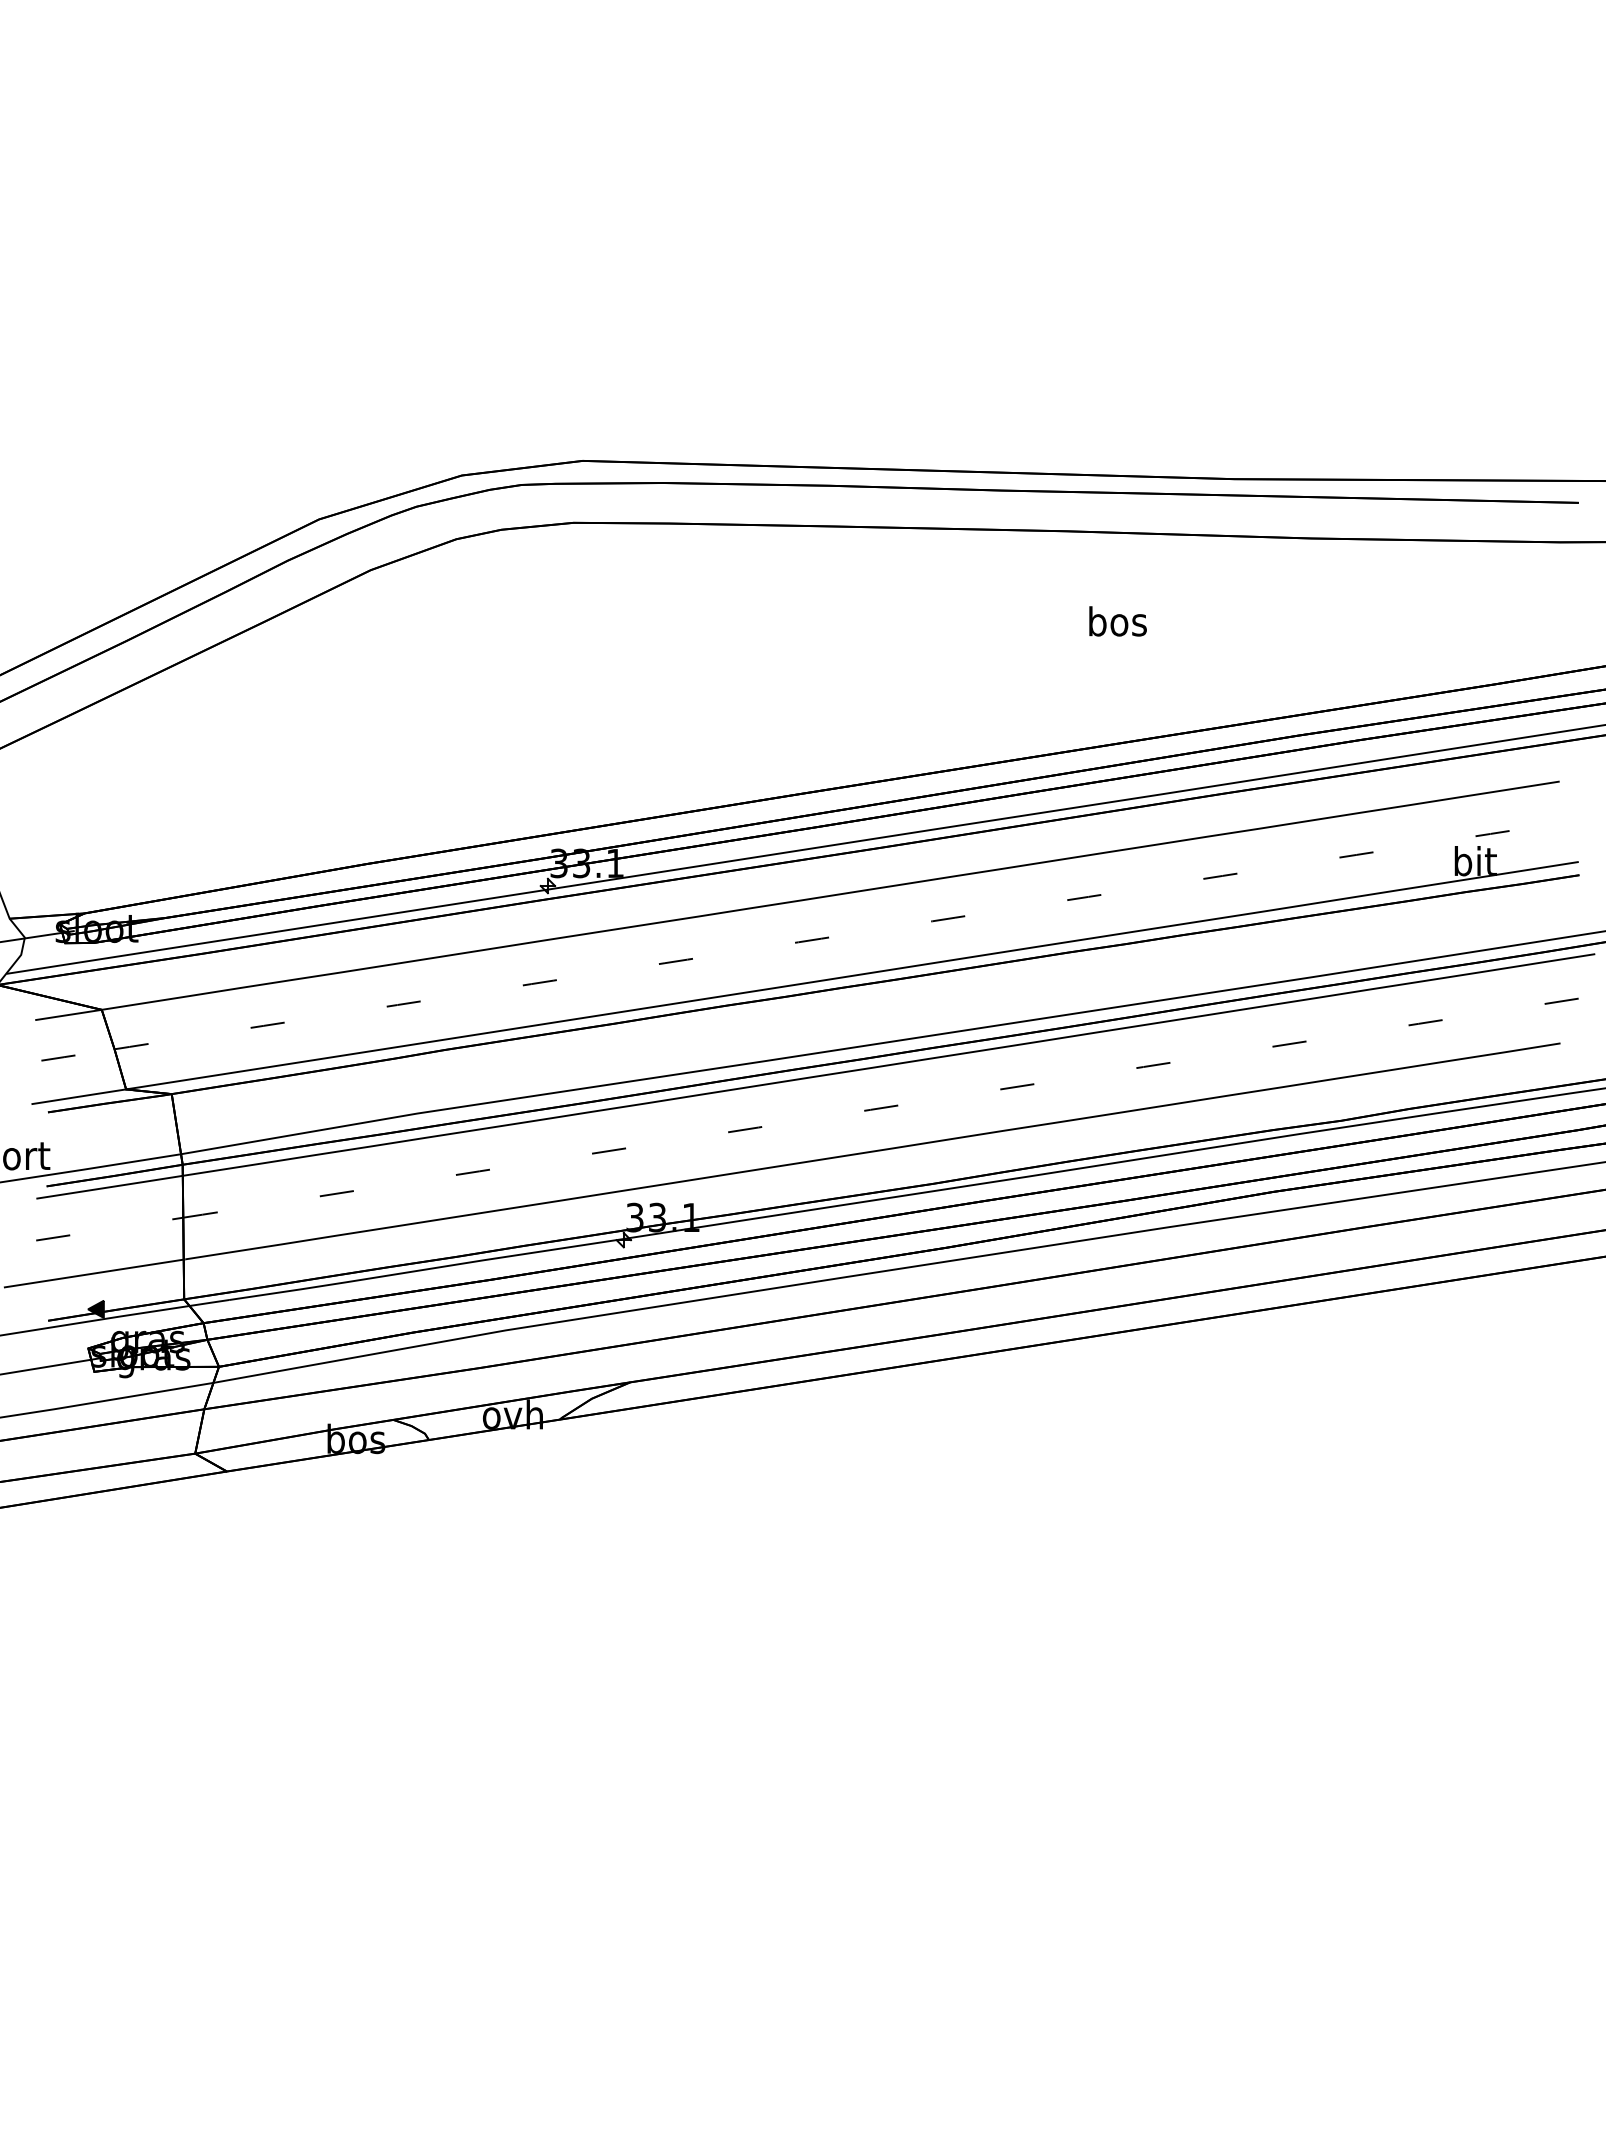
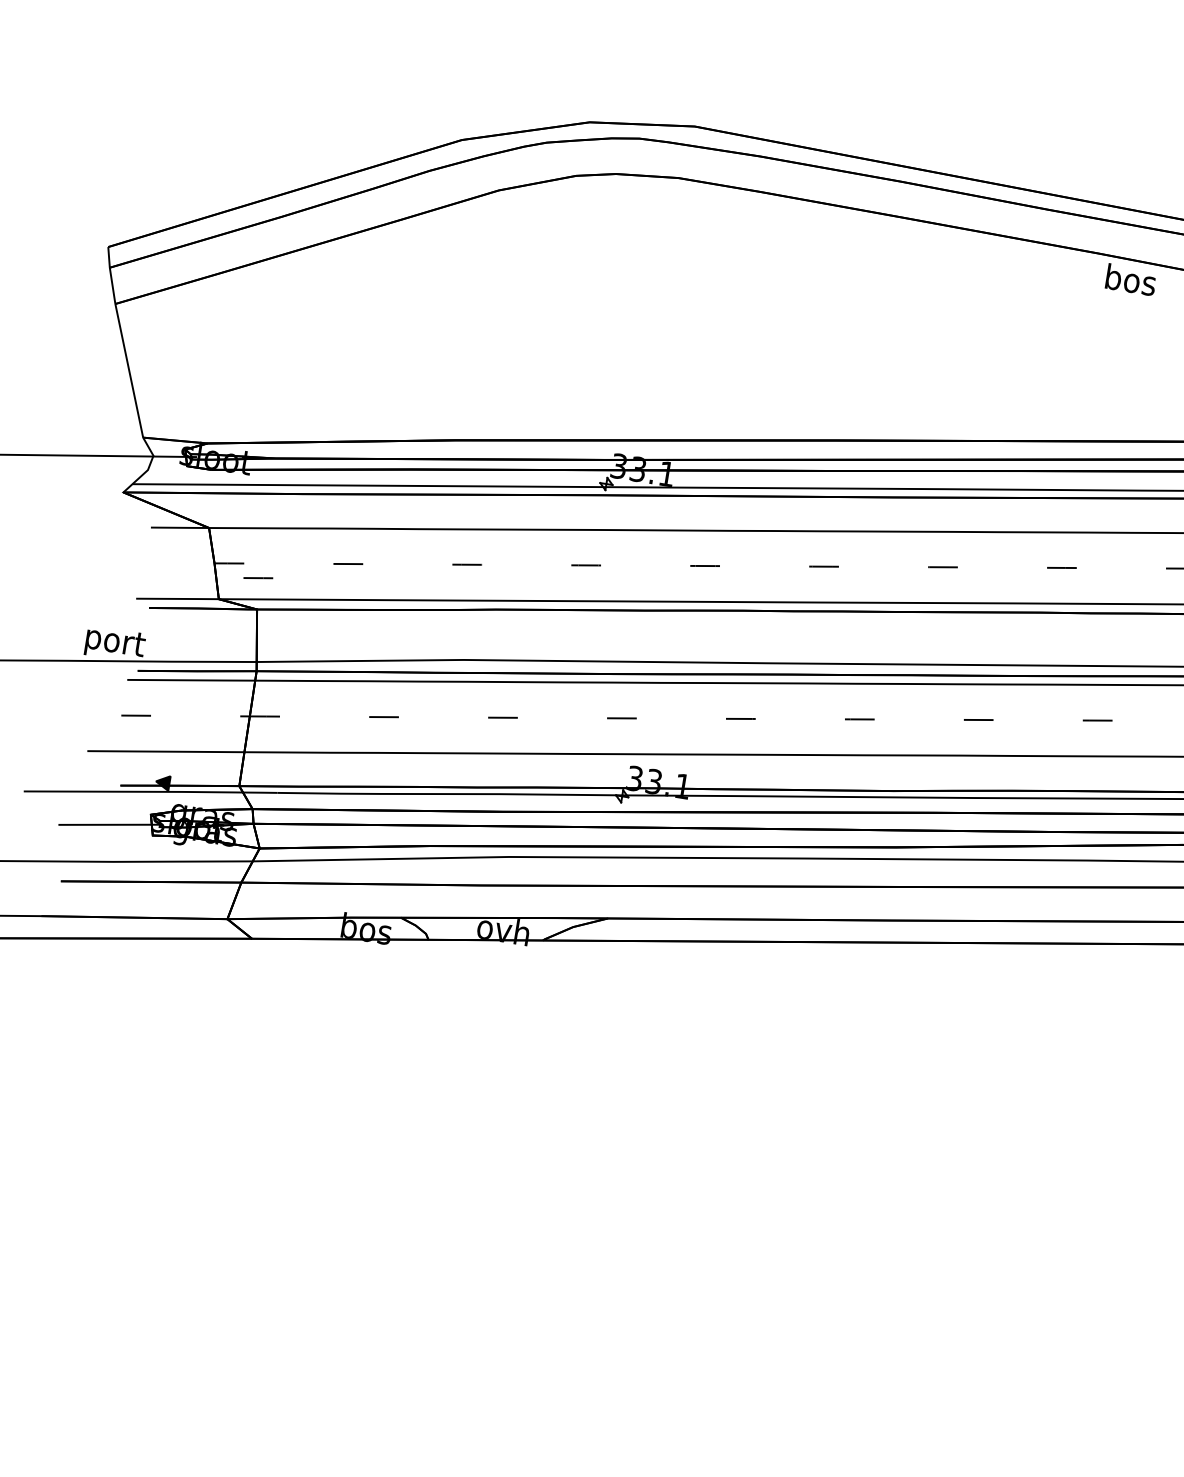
text: (1117, 621) -> (1130, 279), moved
line: (58, 1057) -> (258, 577), moved

